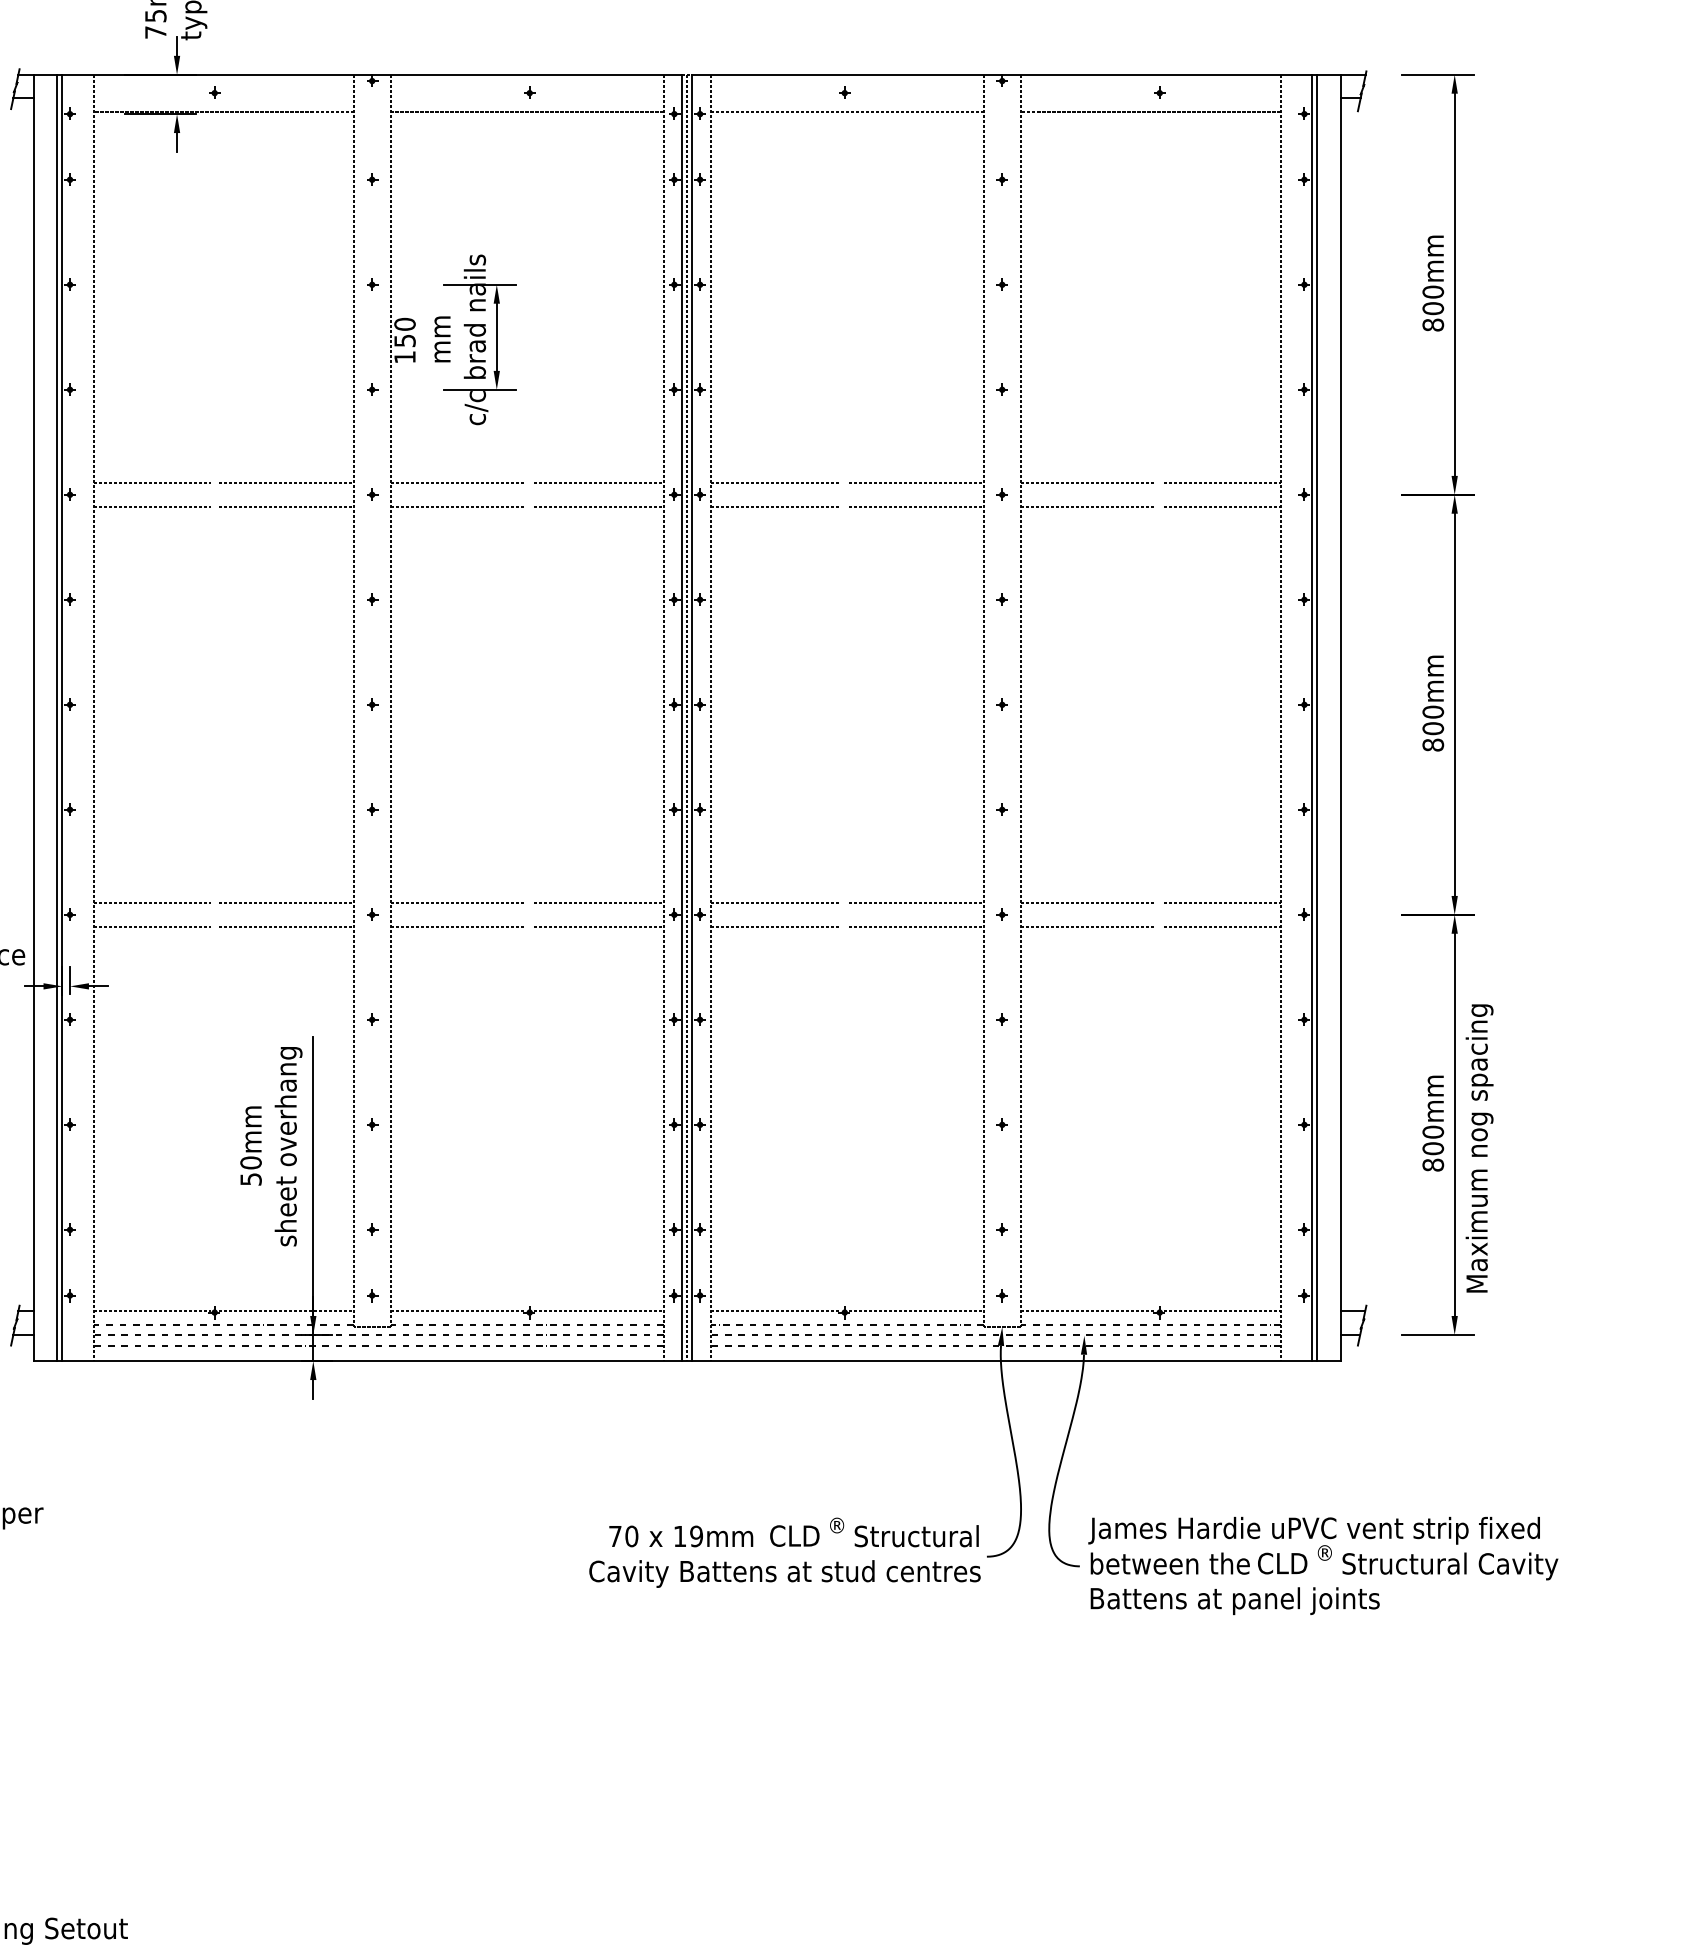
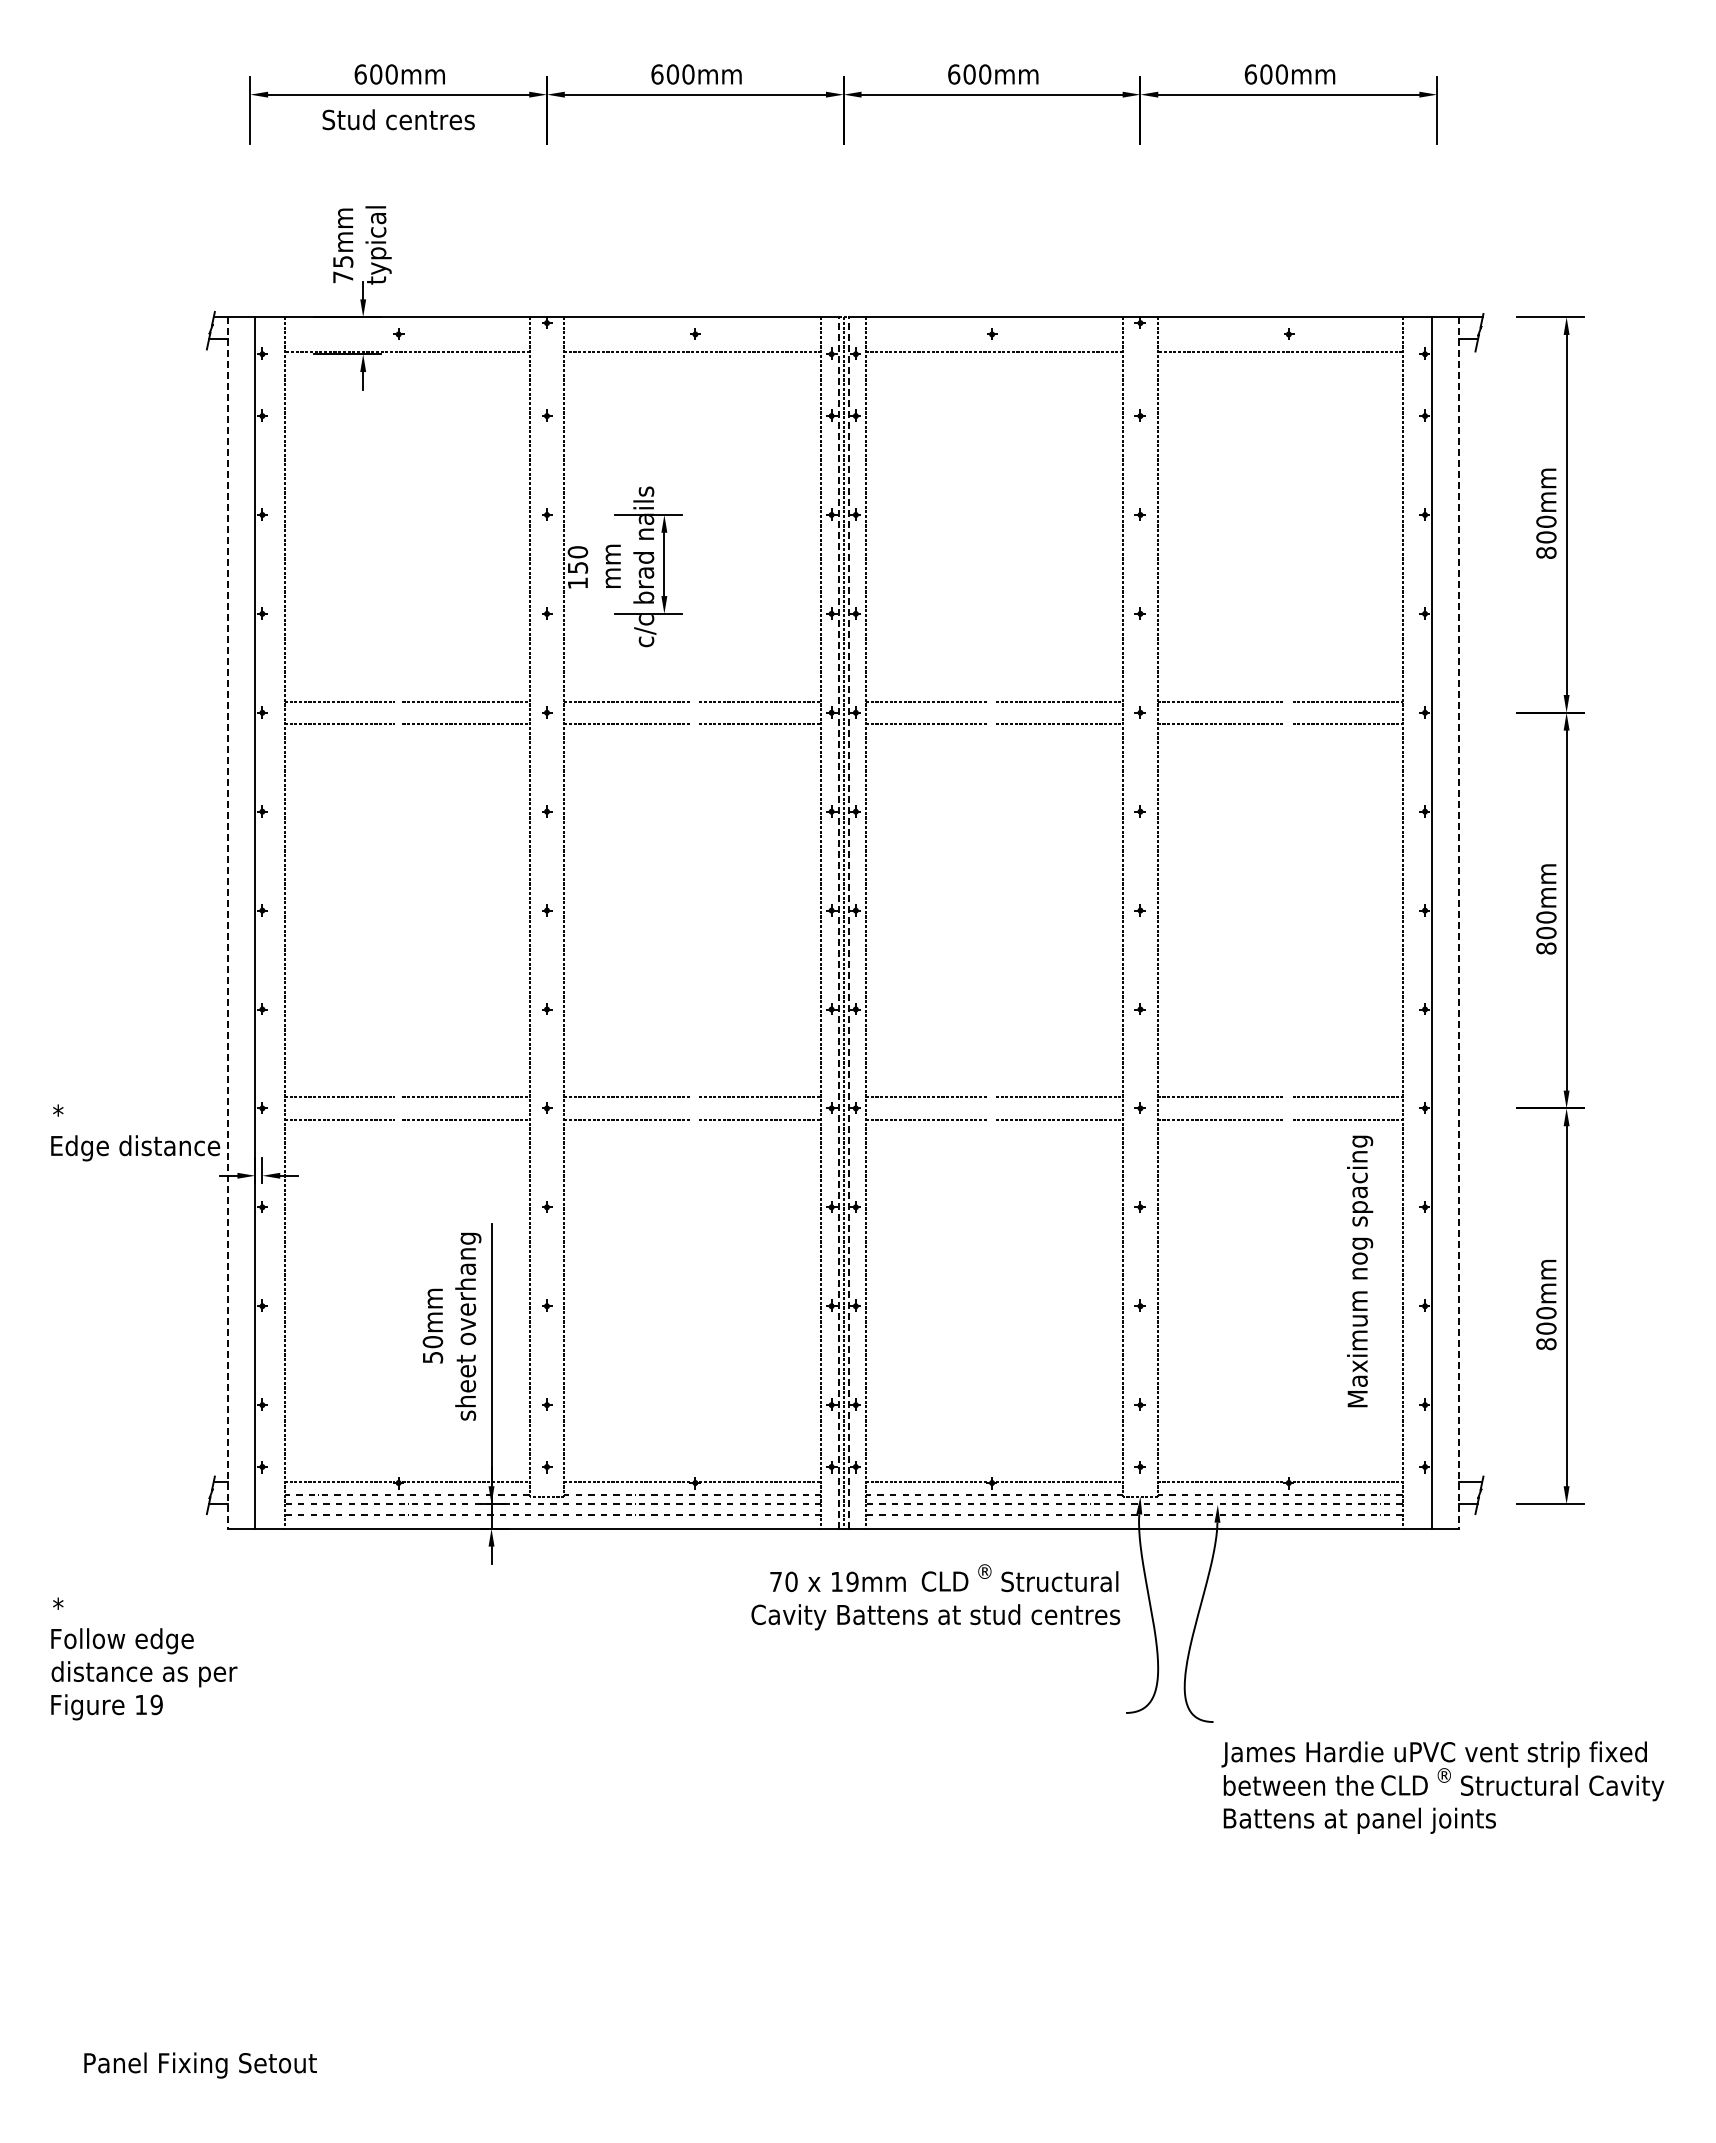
line: (34, 717) -> (228, 922), solid -> dashed
line: (57, 717) -> (250, 922), removed
line: (681, 717) -> (838, 922), solid -> dashed
line: (692, 717) -> (848, 922), solid -> dashed
line: (1317, 717) -> (1437, 922), removed
line: (1340, 717) -> (1459, 922), solid -> dashed
text: (1480, 1148) -> (1360, 1271), moved
text: (784, 1553) -> (935, 1597), moved
text: (1322, 1565) -> (1442, 1787), moved

